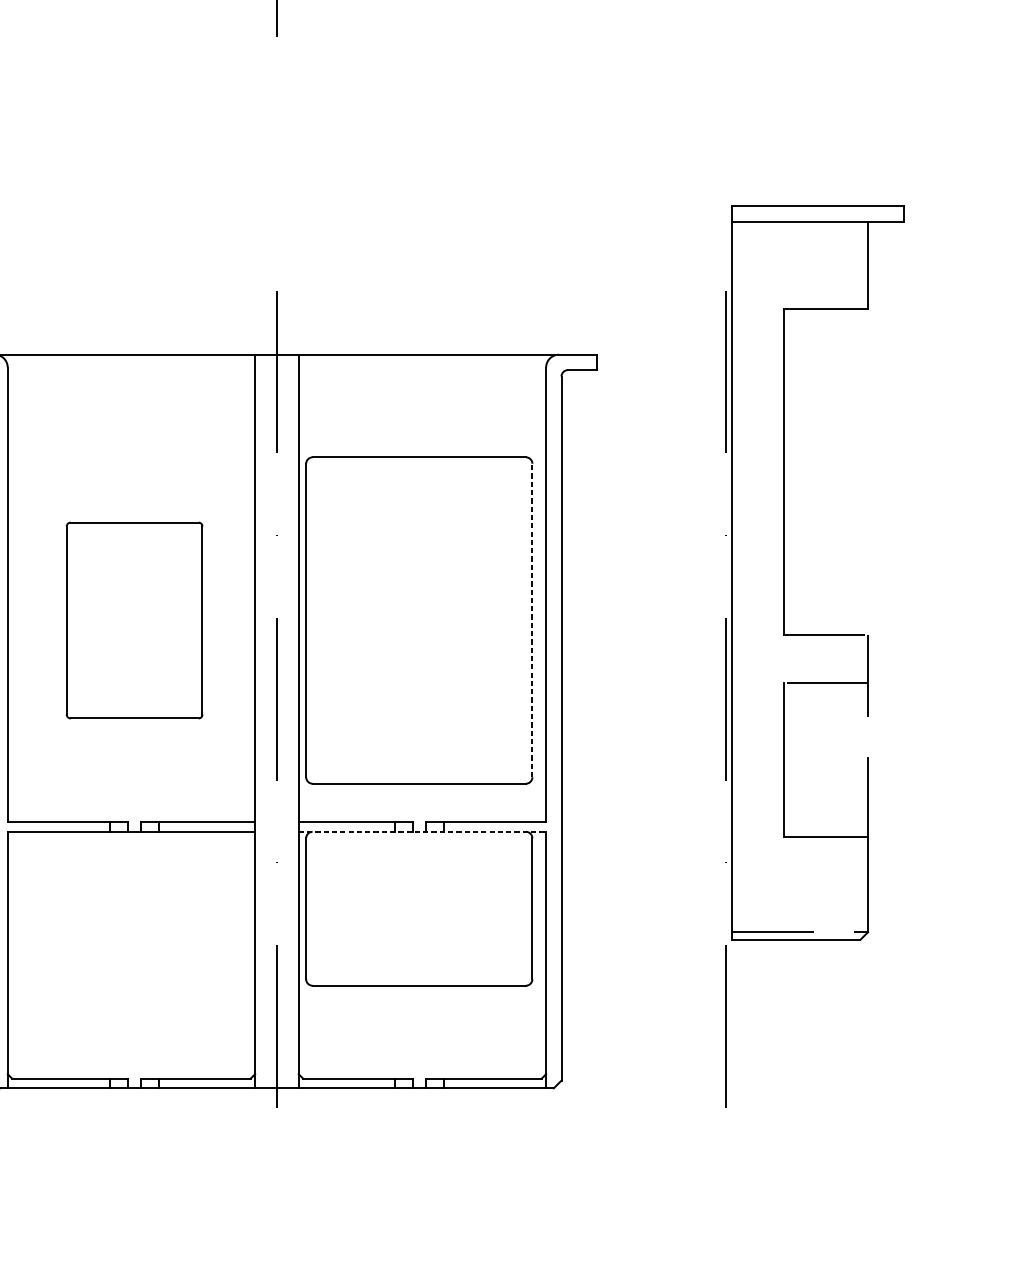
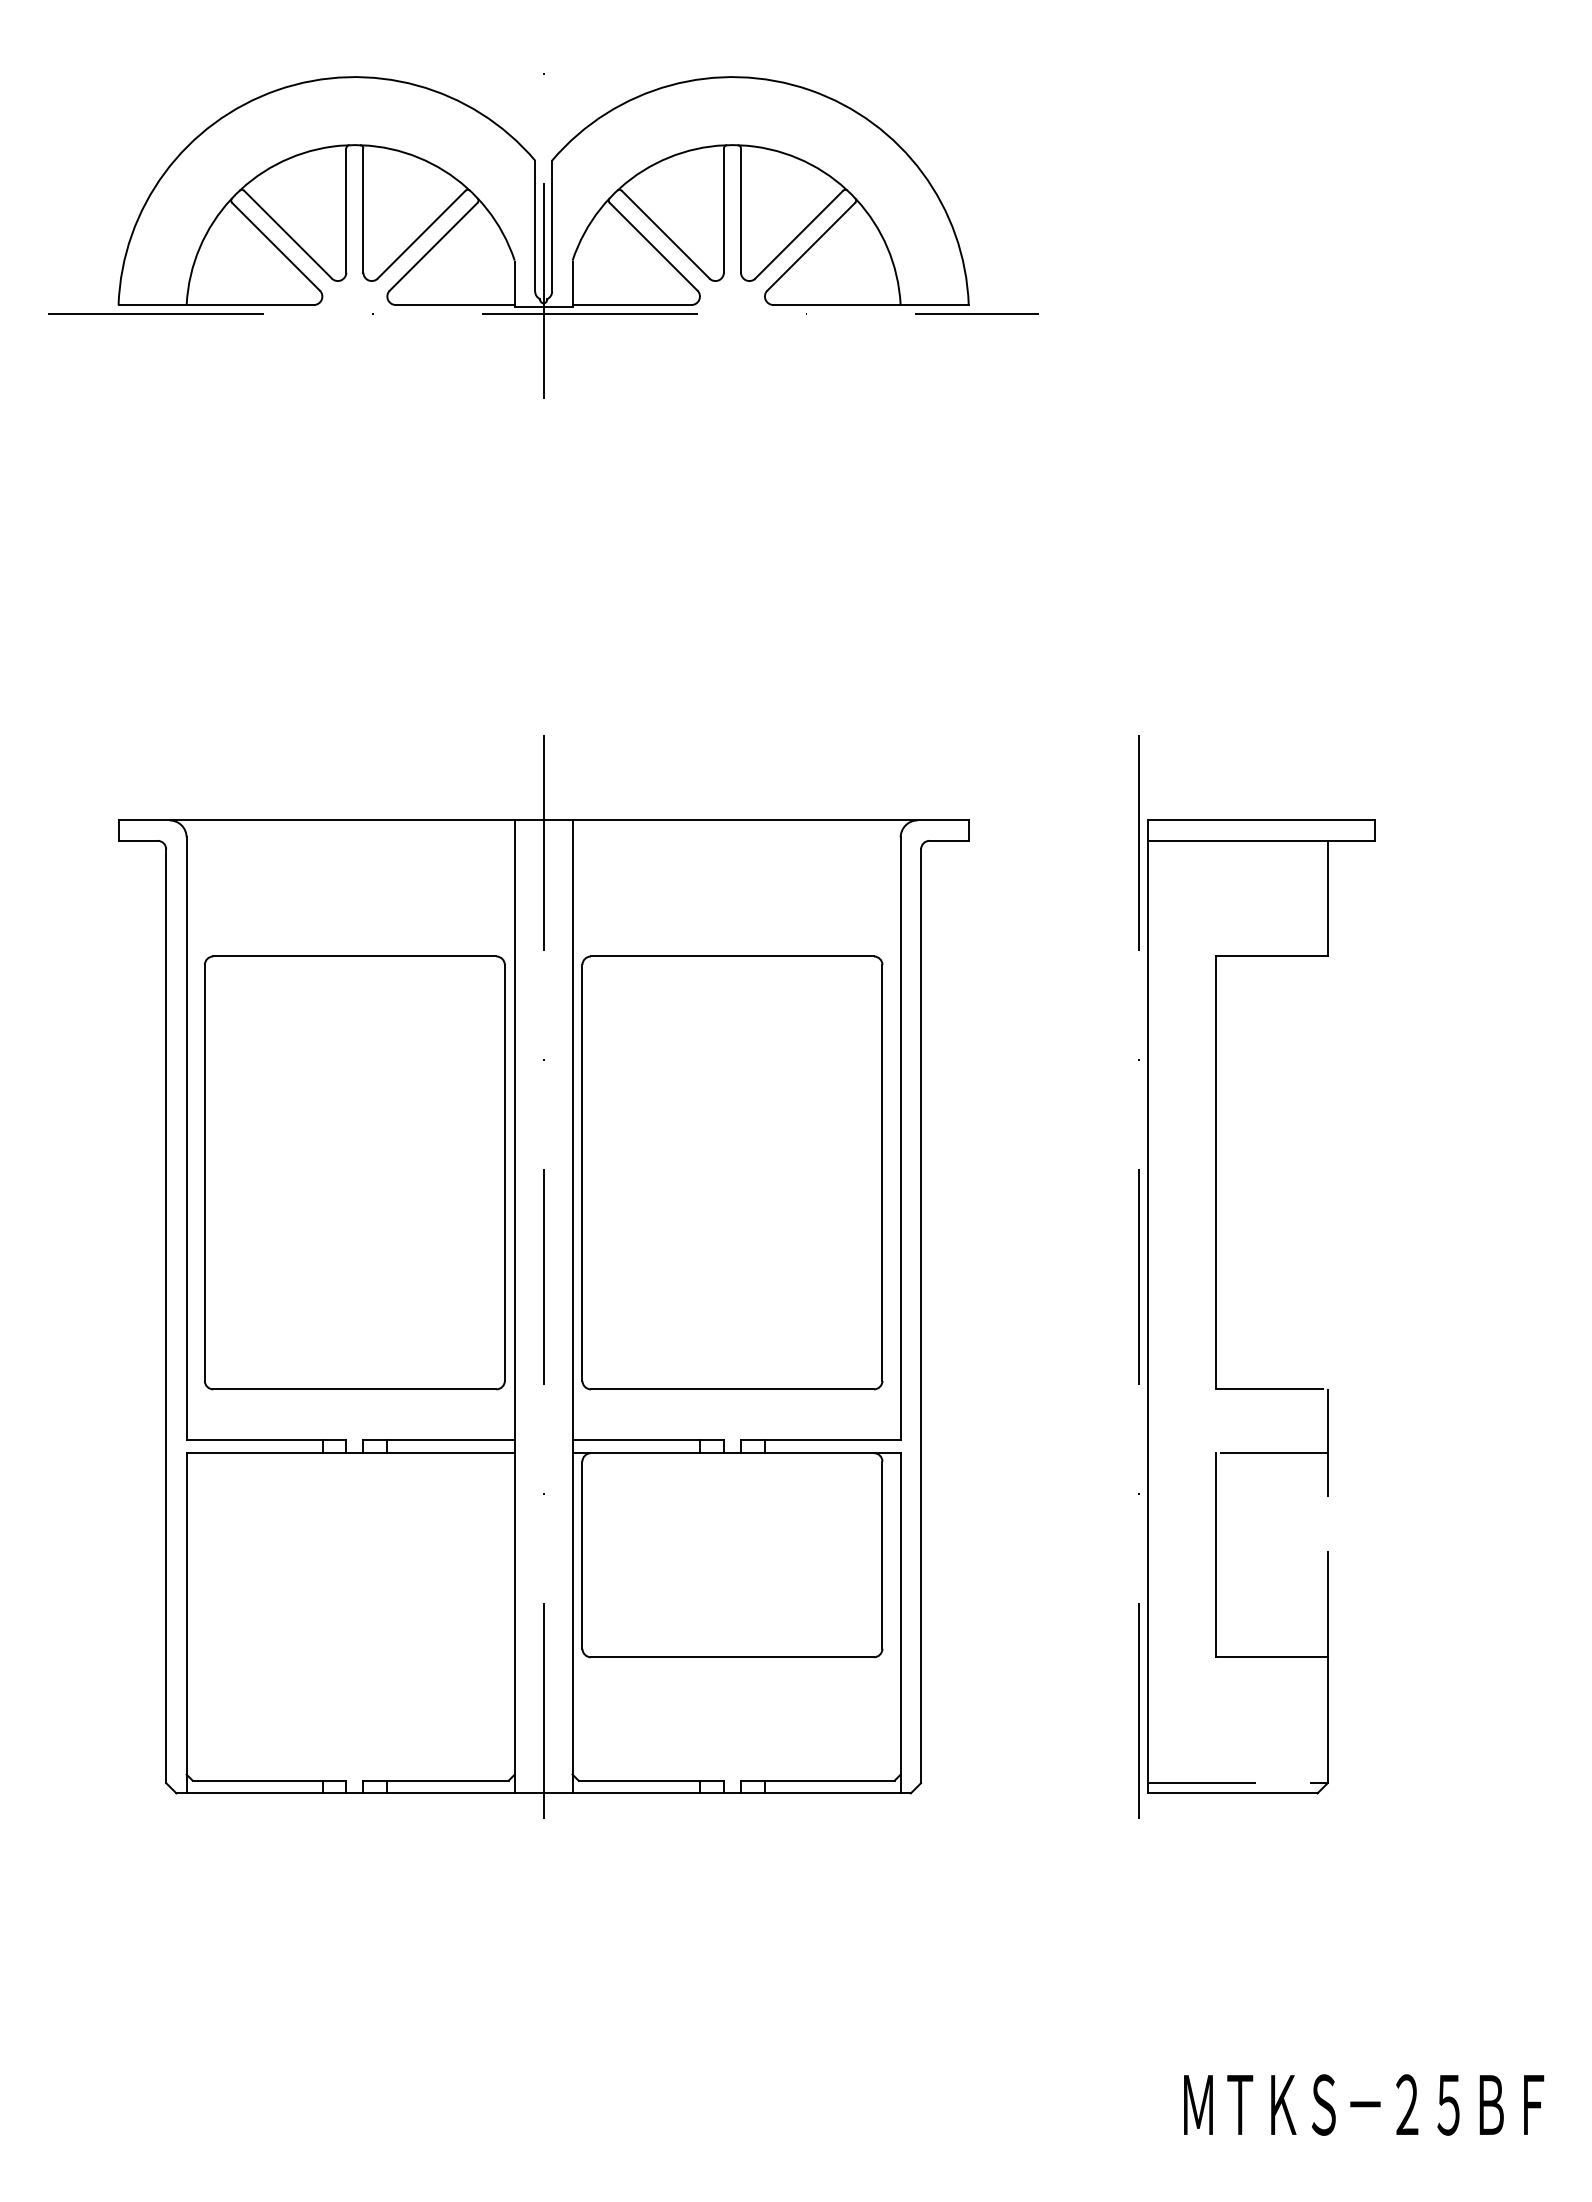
part: (784, 572) -> (1216, 1306), moved
part: (134, 620) -> (354, 1172), size x1.67
line: (532, 620) -> (882, 1172), dashed -> solid
line: (423, 832) -> (737, 1453), dashed -> solid

